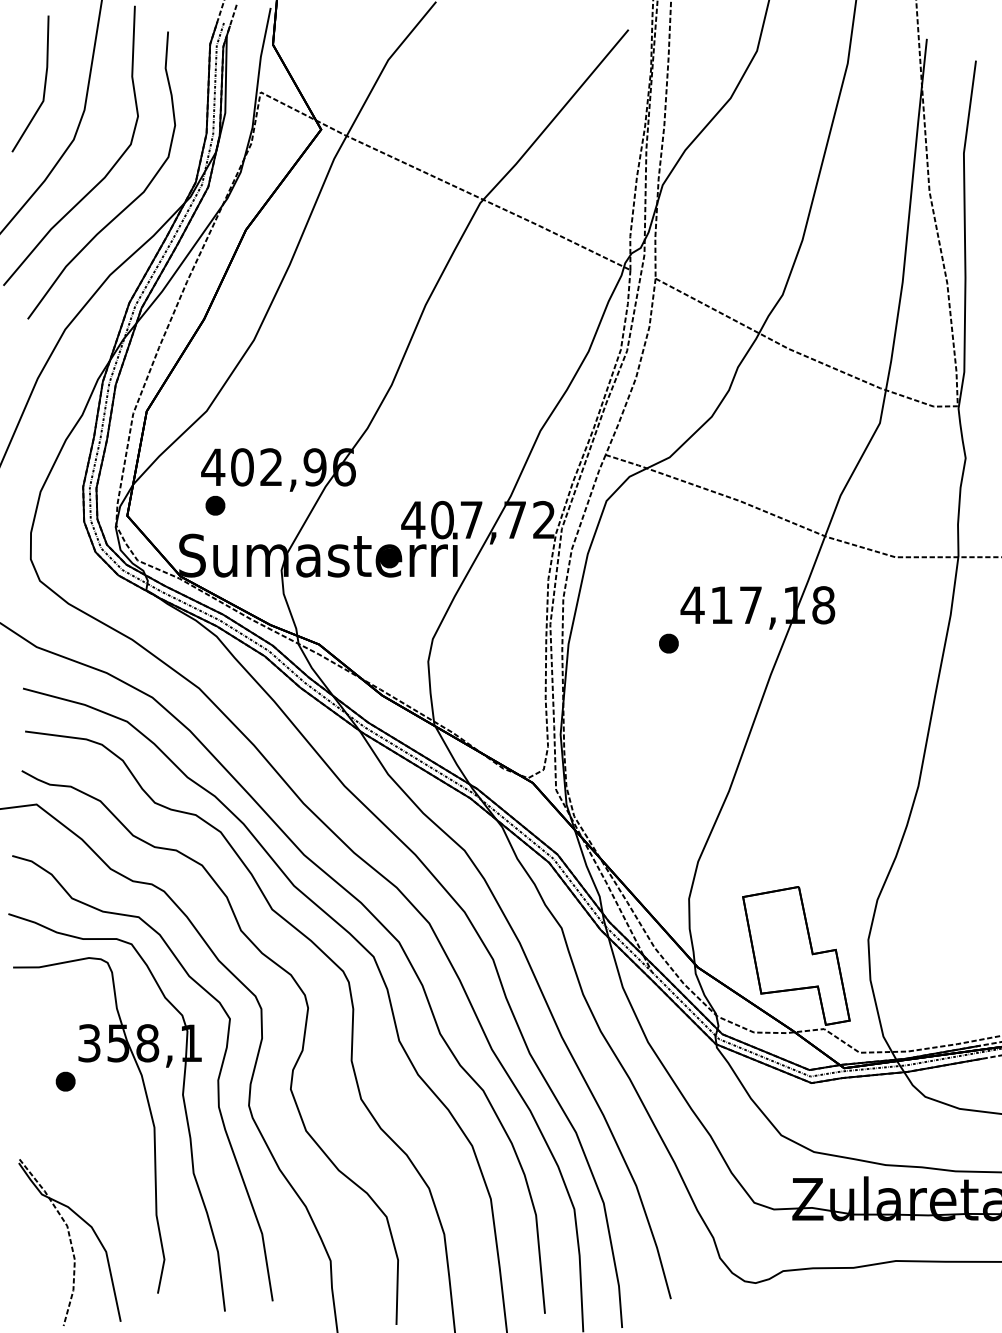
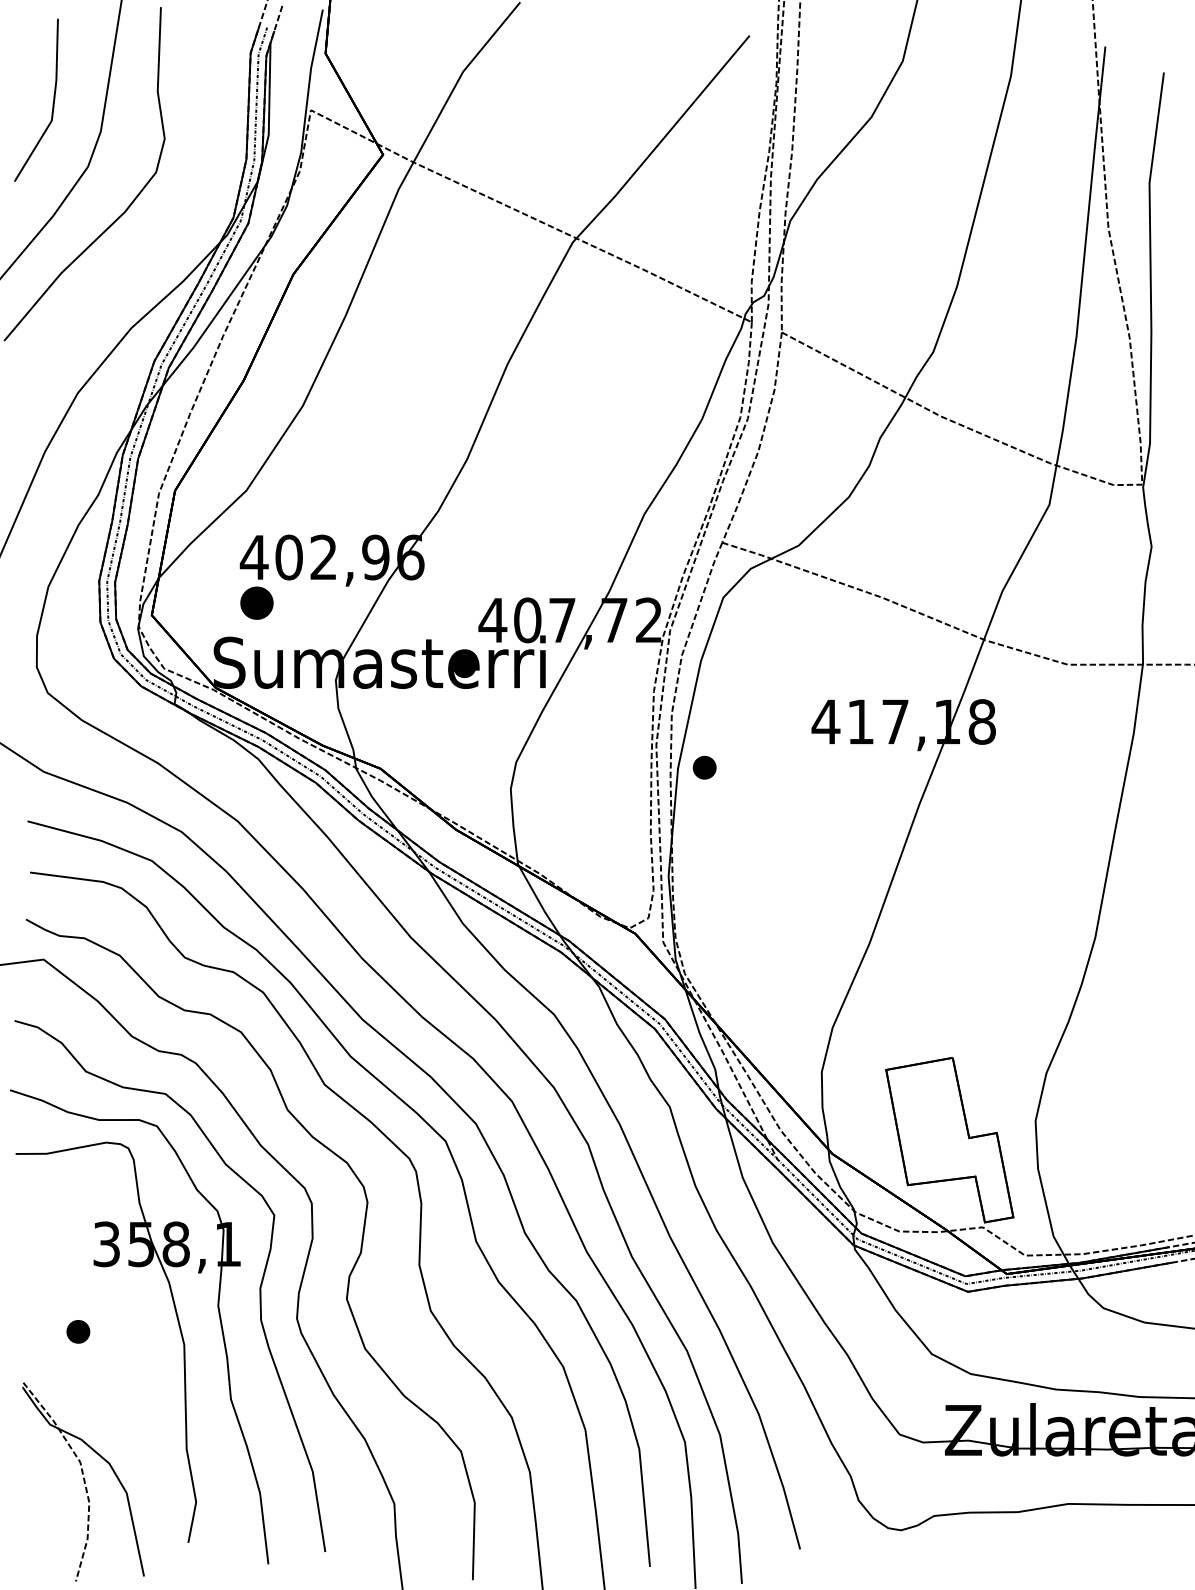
curve: (129, 203) -> (154, 242), removed
part: (215, 505) -> (257, 603), size x1.4
part: (668, 643) -> (704, 767), moved
part: (65, 1081) -> (78, 1331), moved

